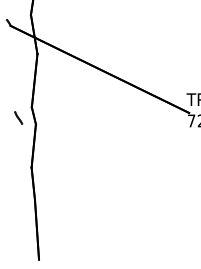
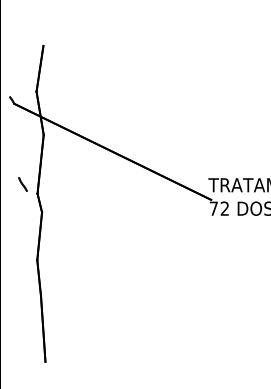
line: (18, 118) -> (22, 184), moved

